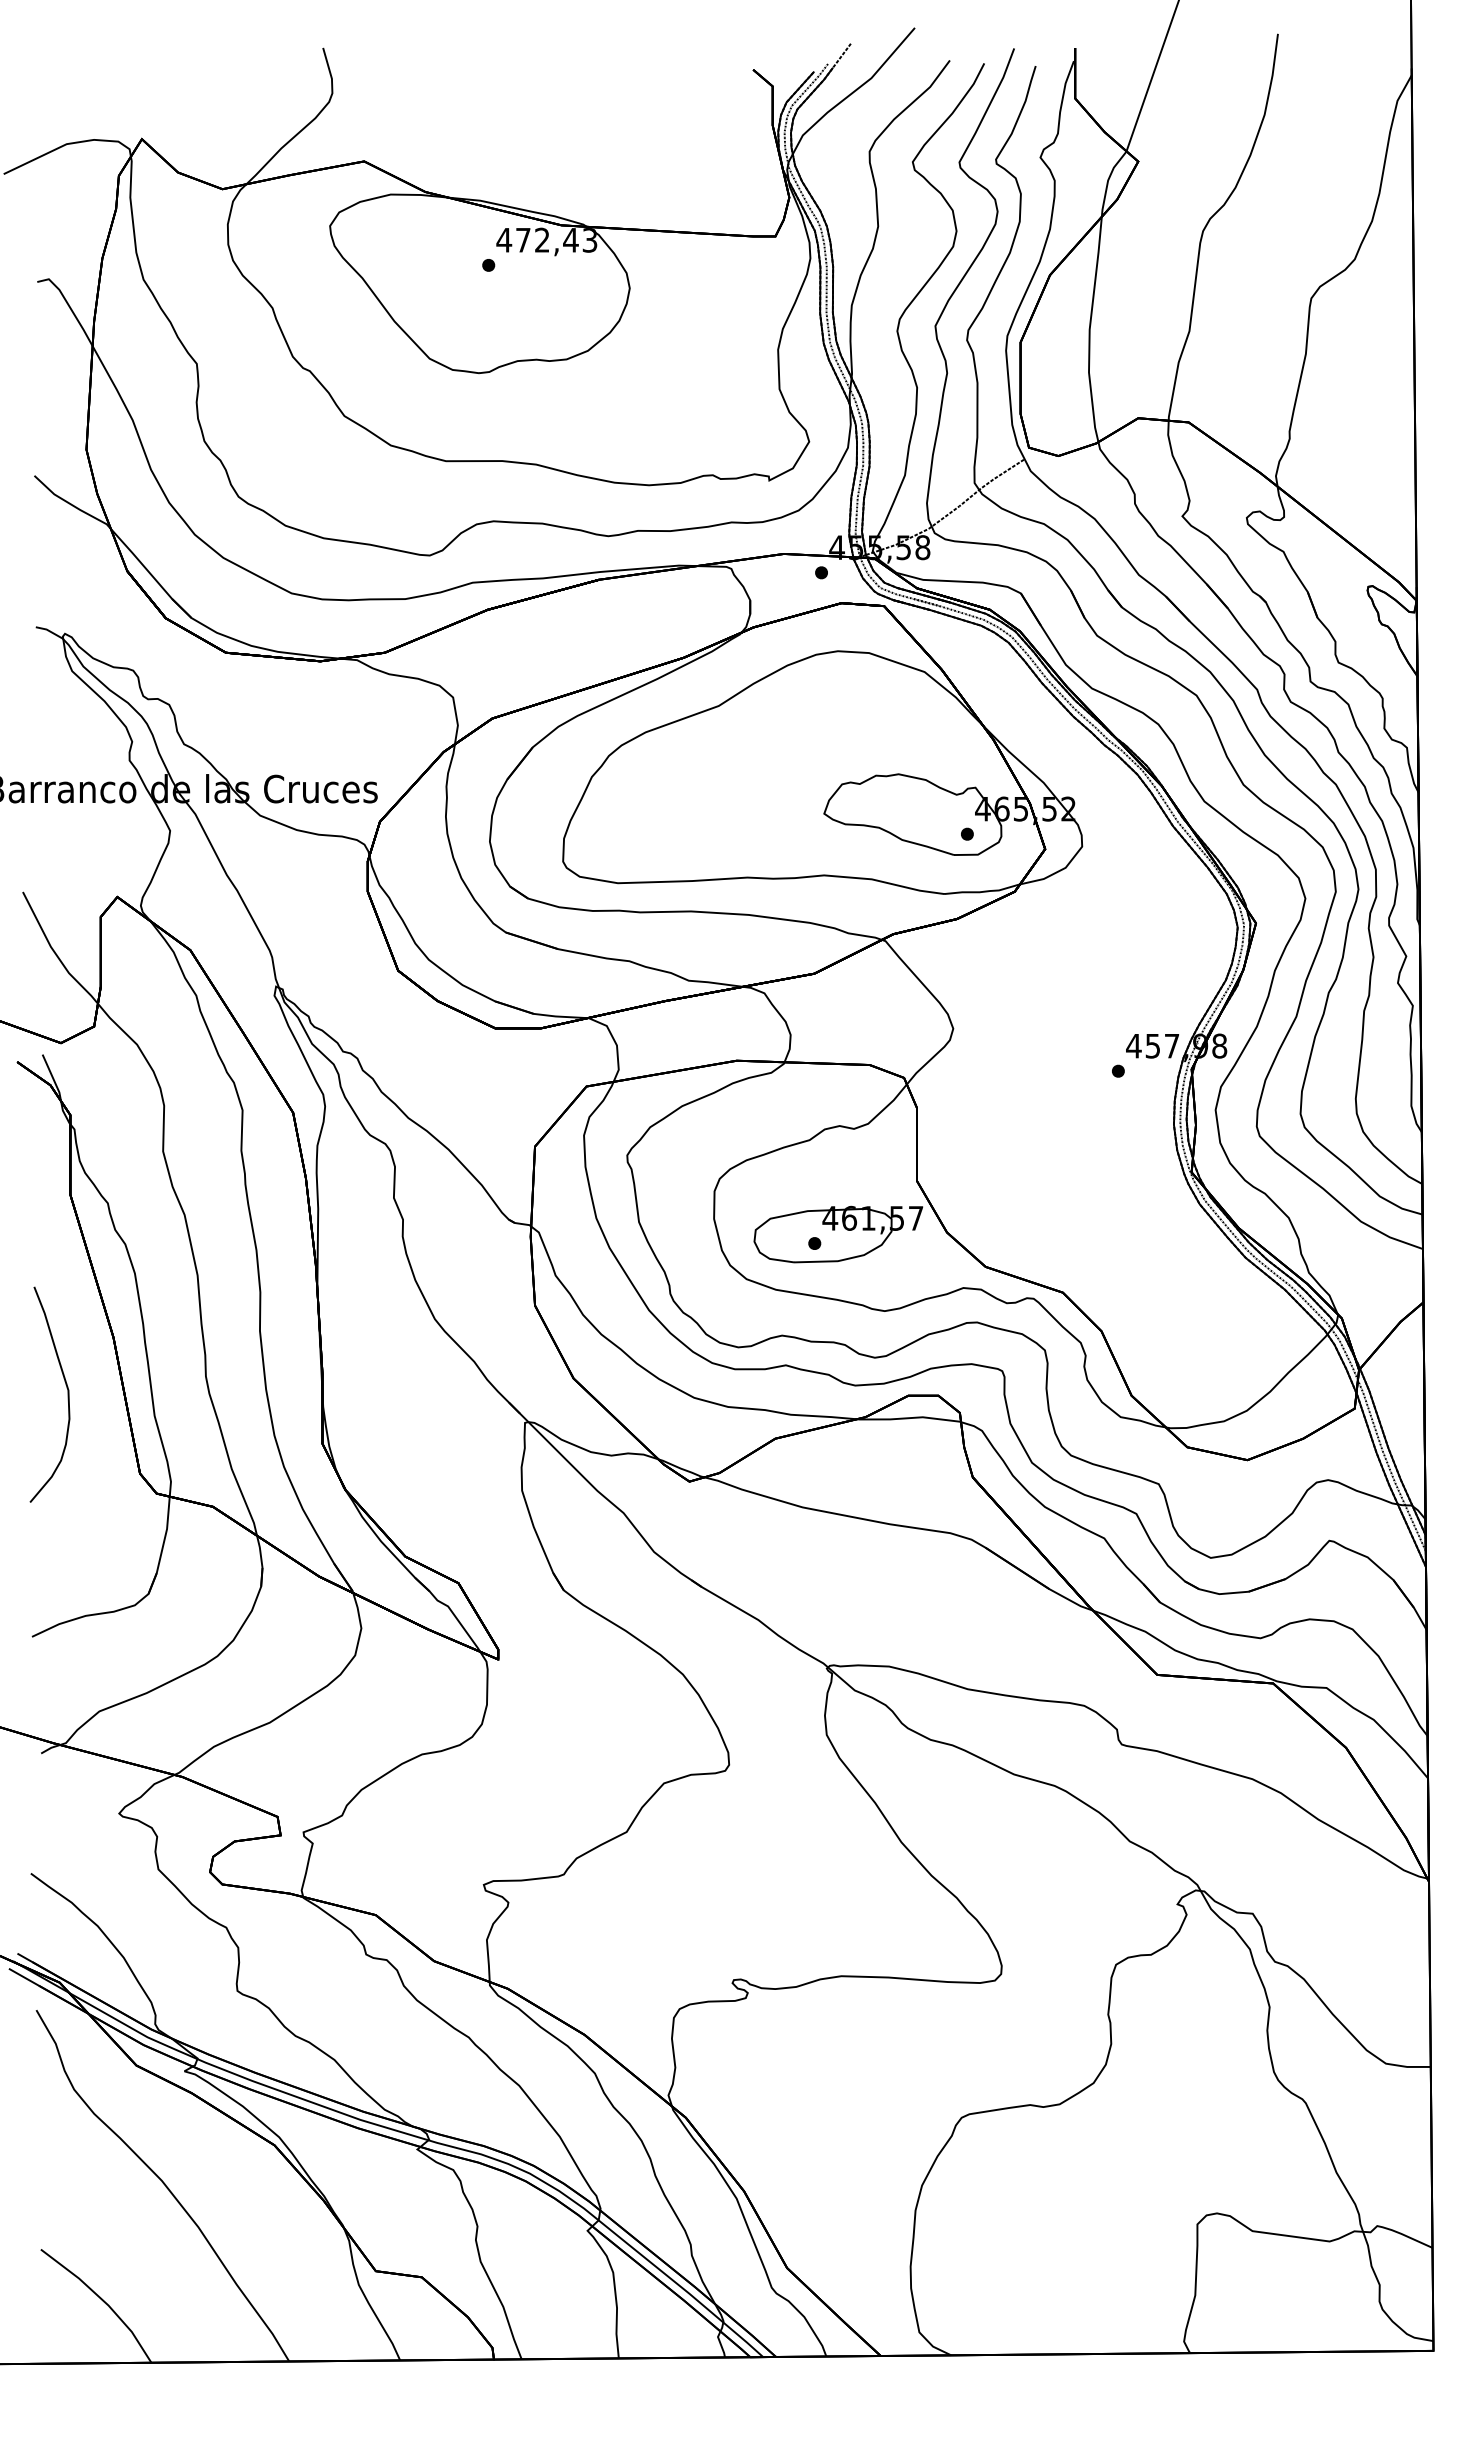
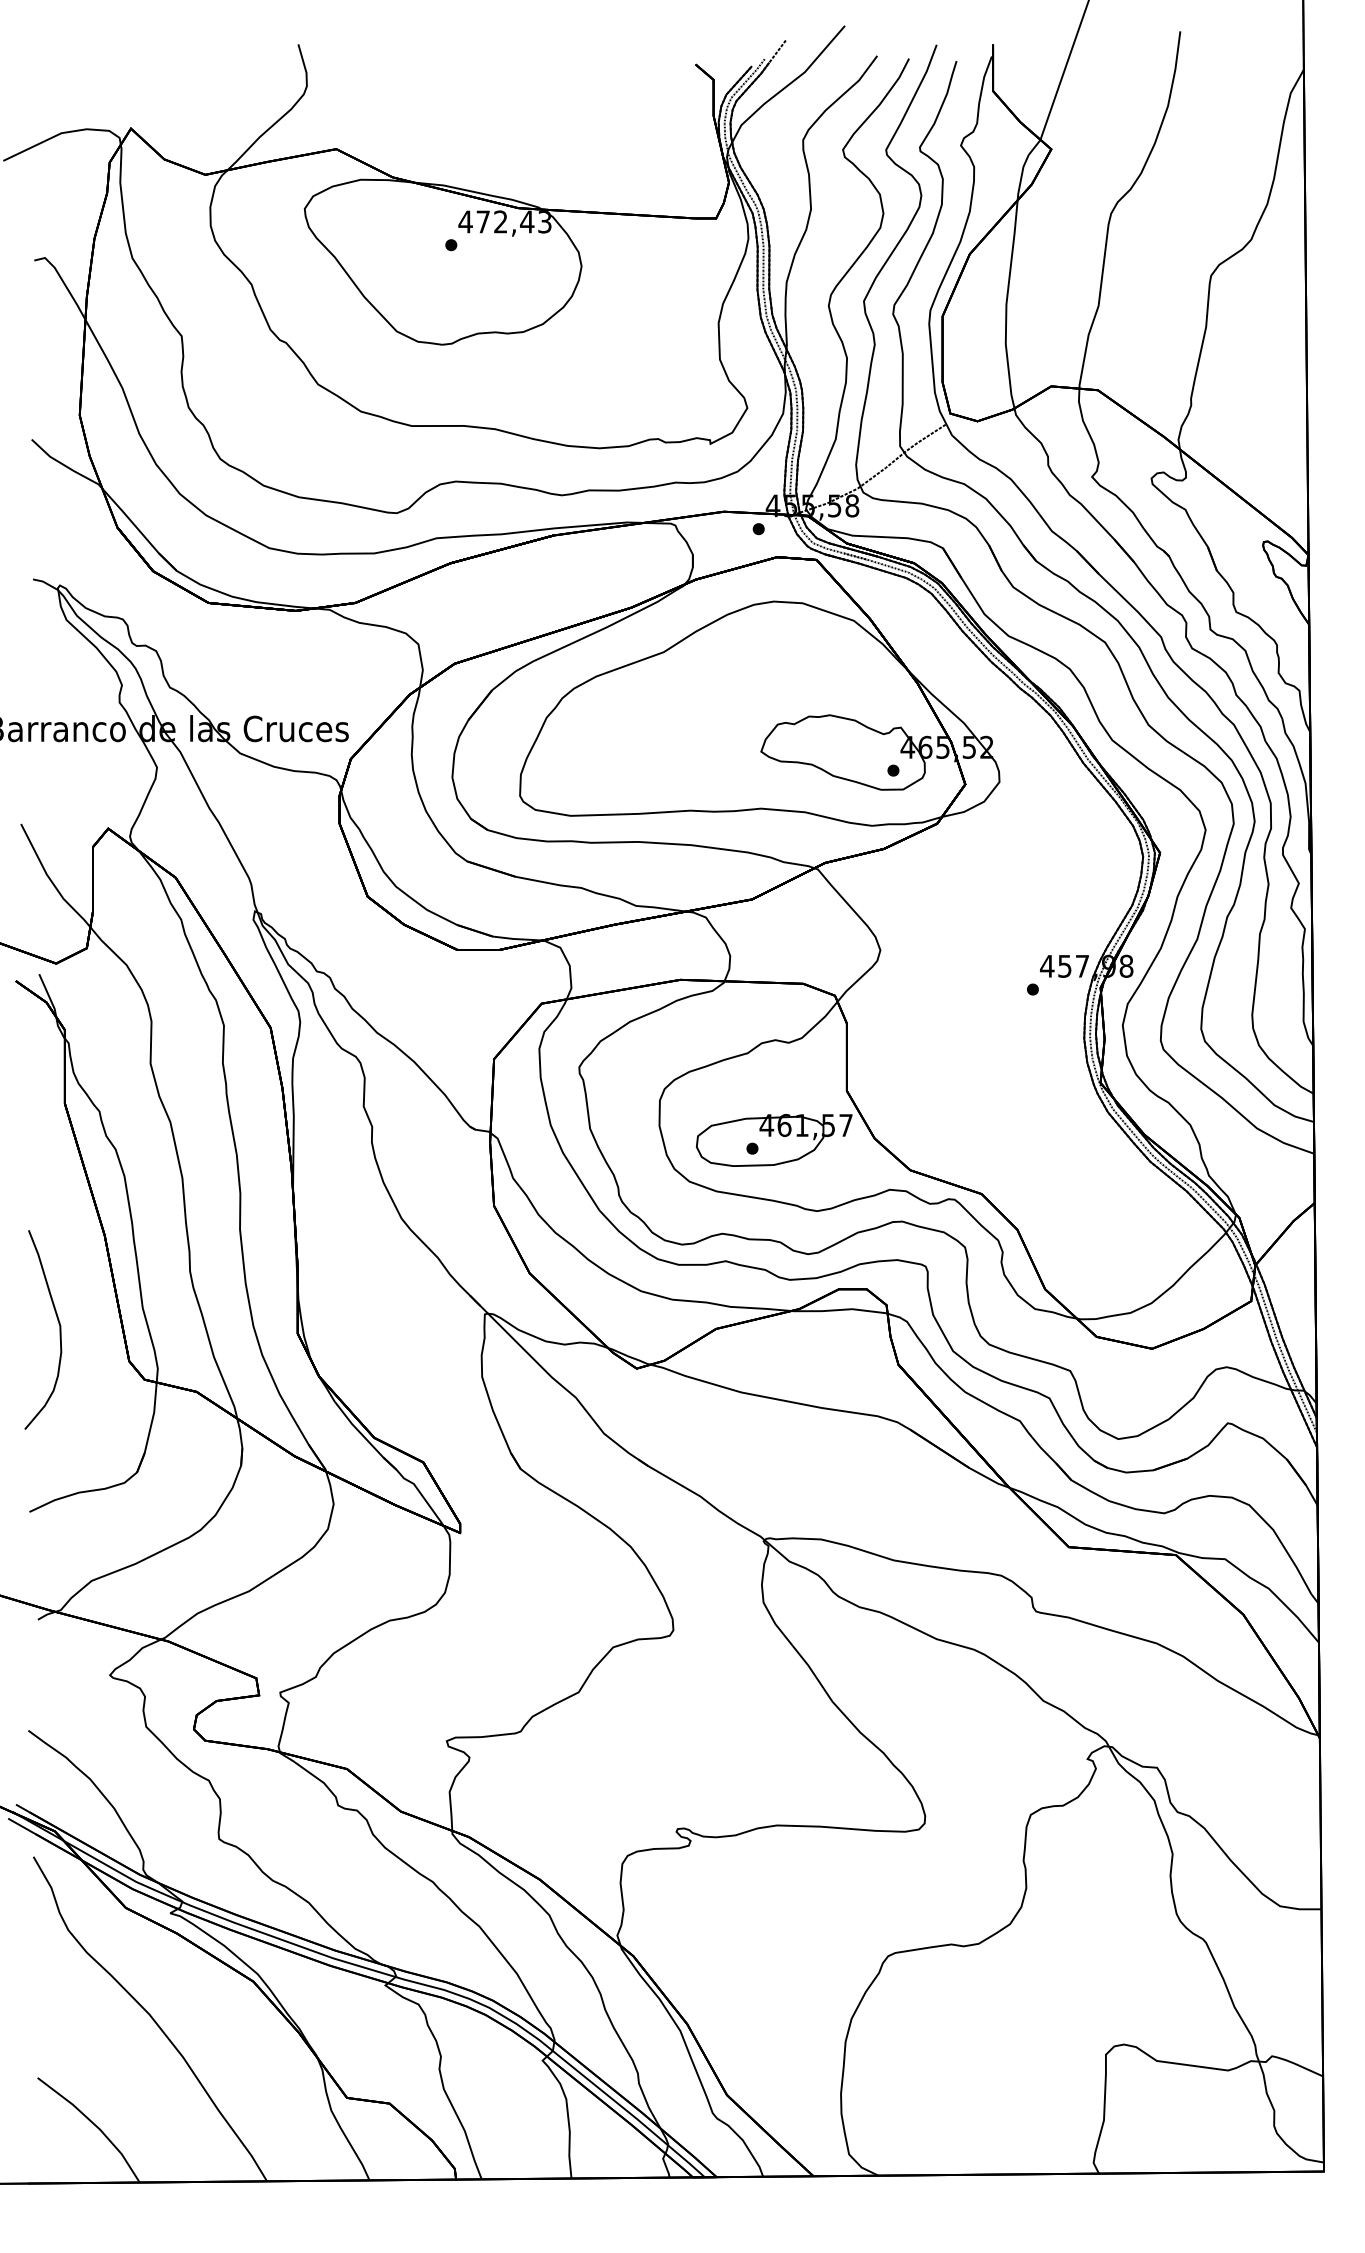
part: (67, 1394) -> (59, 1329), moved

